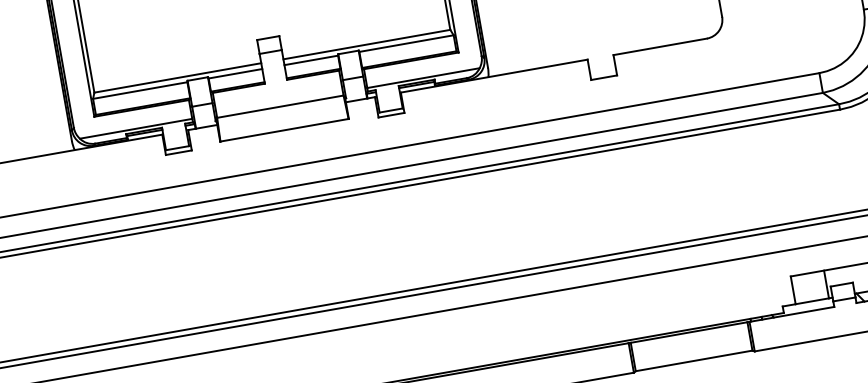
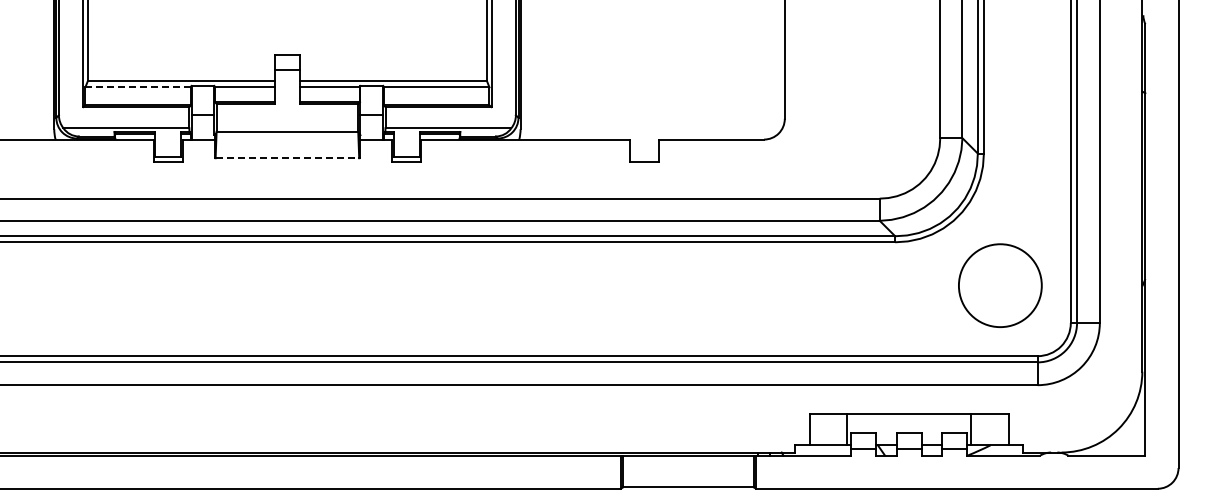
line: (140, 90) -> (138, 87), solid -> dashed
line: (284, 130) -> (287, 158), solid -> dashed

